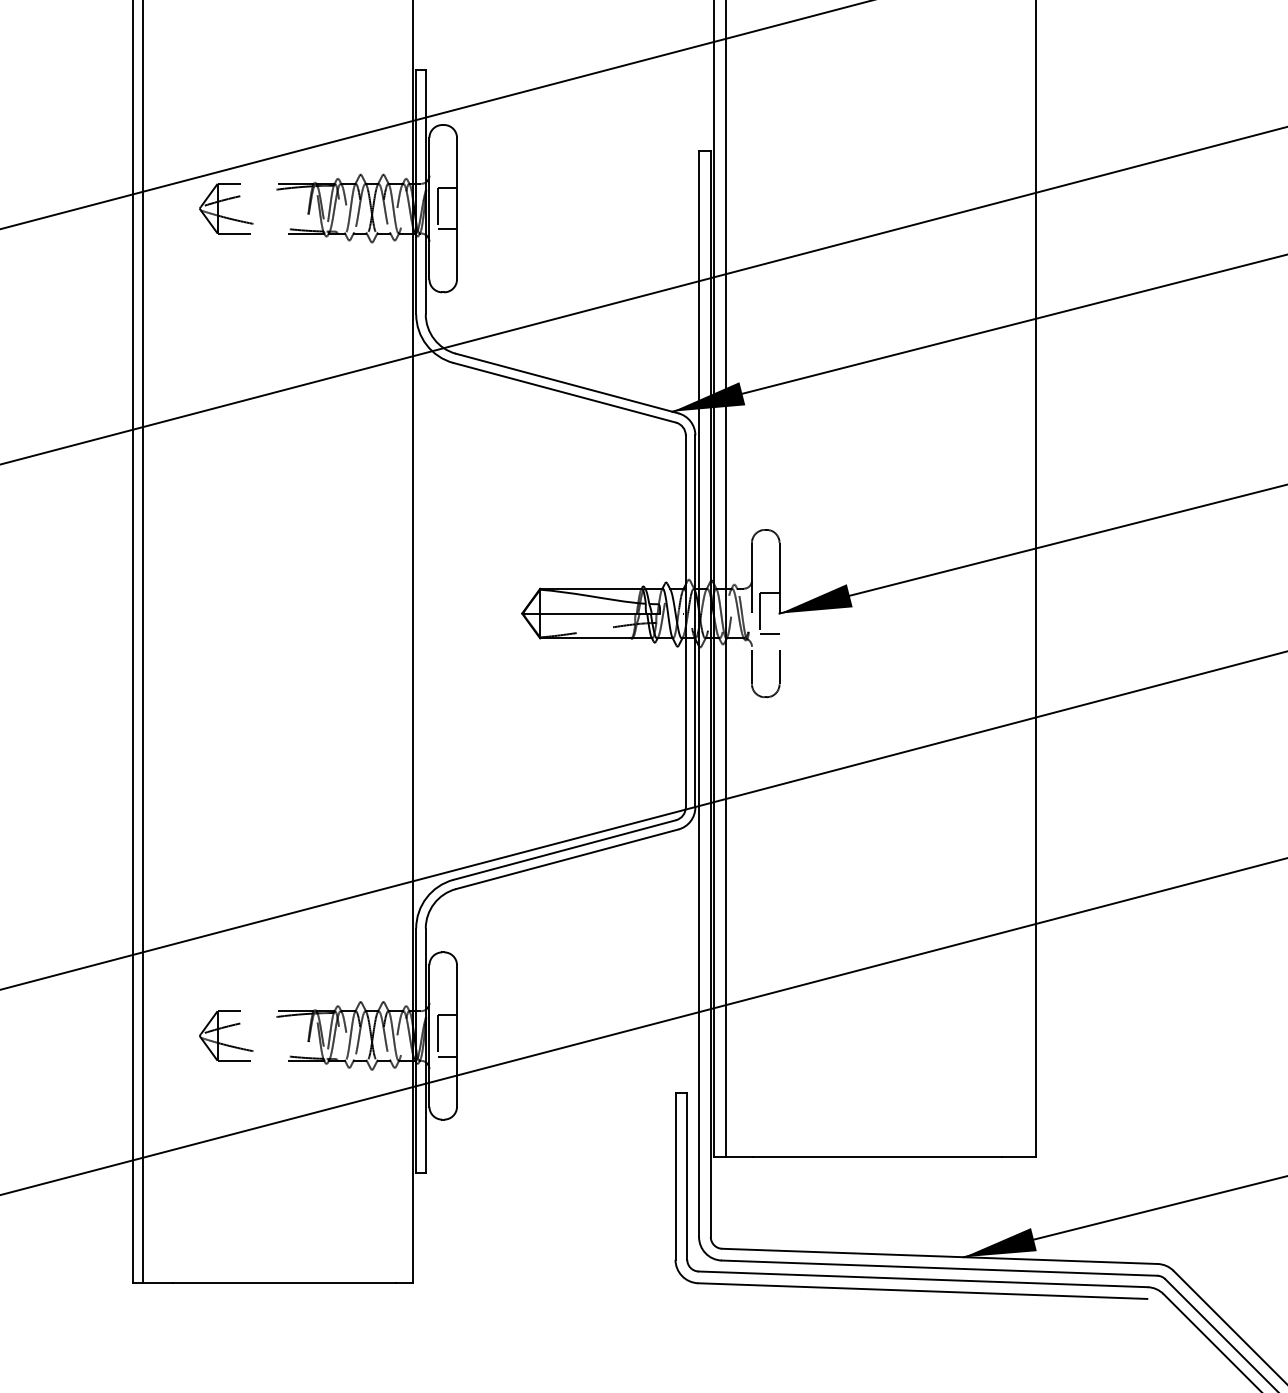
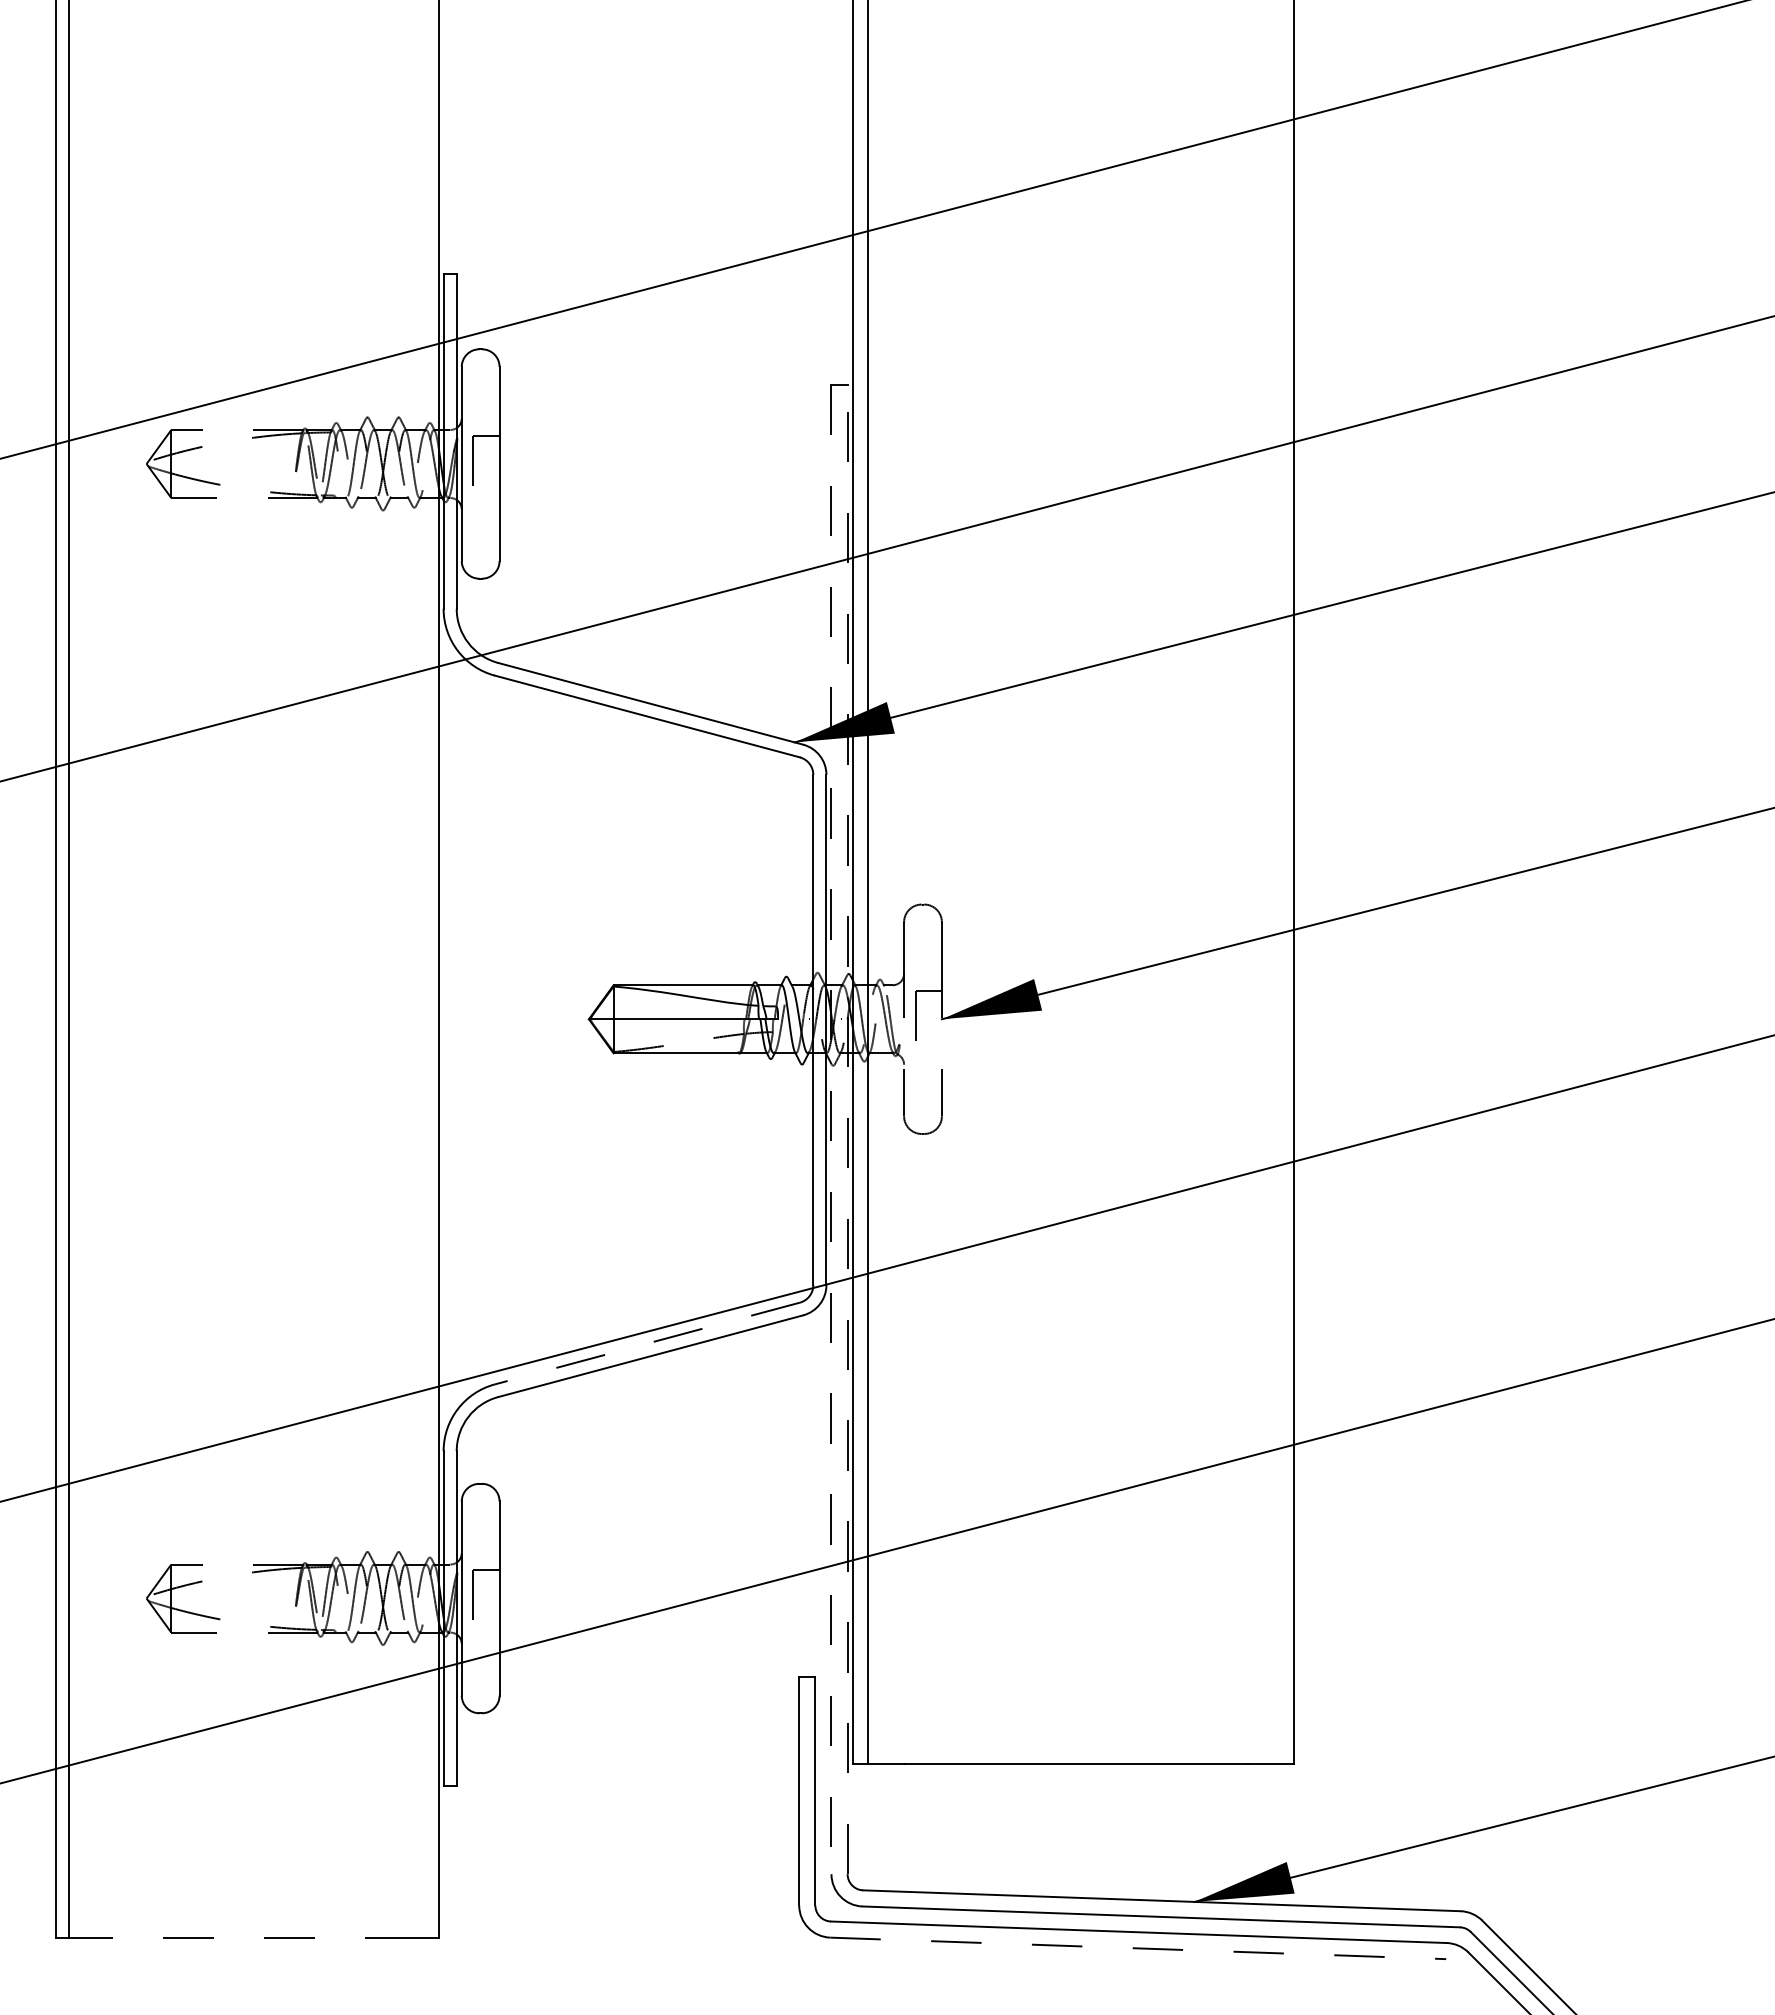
line: (447, 229) -> (486, 492), removed
line: (769, 634) -> (928, 1047), removed
line: (699, 693) -> (831, 1129), solid -> dashed
line: (710, 693) -> (847, 1129), solid -> dashed
line: (564, 850) -> (647, 1343), solid -> dashed
line: (447, 1057) -> (486, 1627), removed
line: (284, 1283) -> (262, 1937), solid -> dashed
line: (922, 1291) -> (1138, 1948), solid -> dashed

